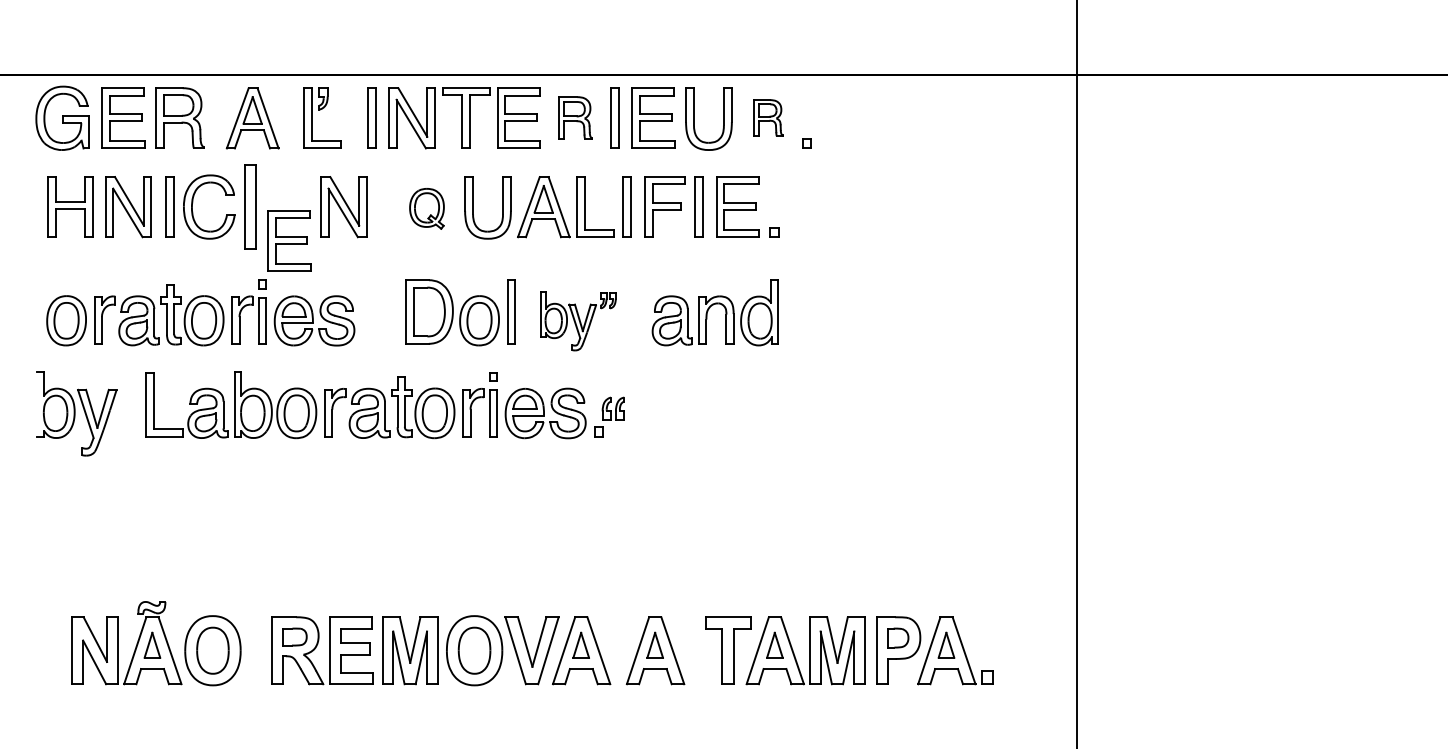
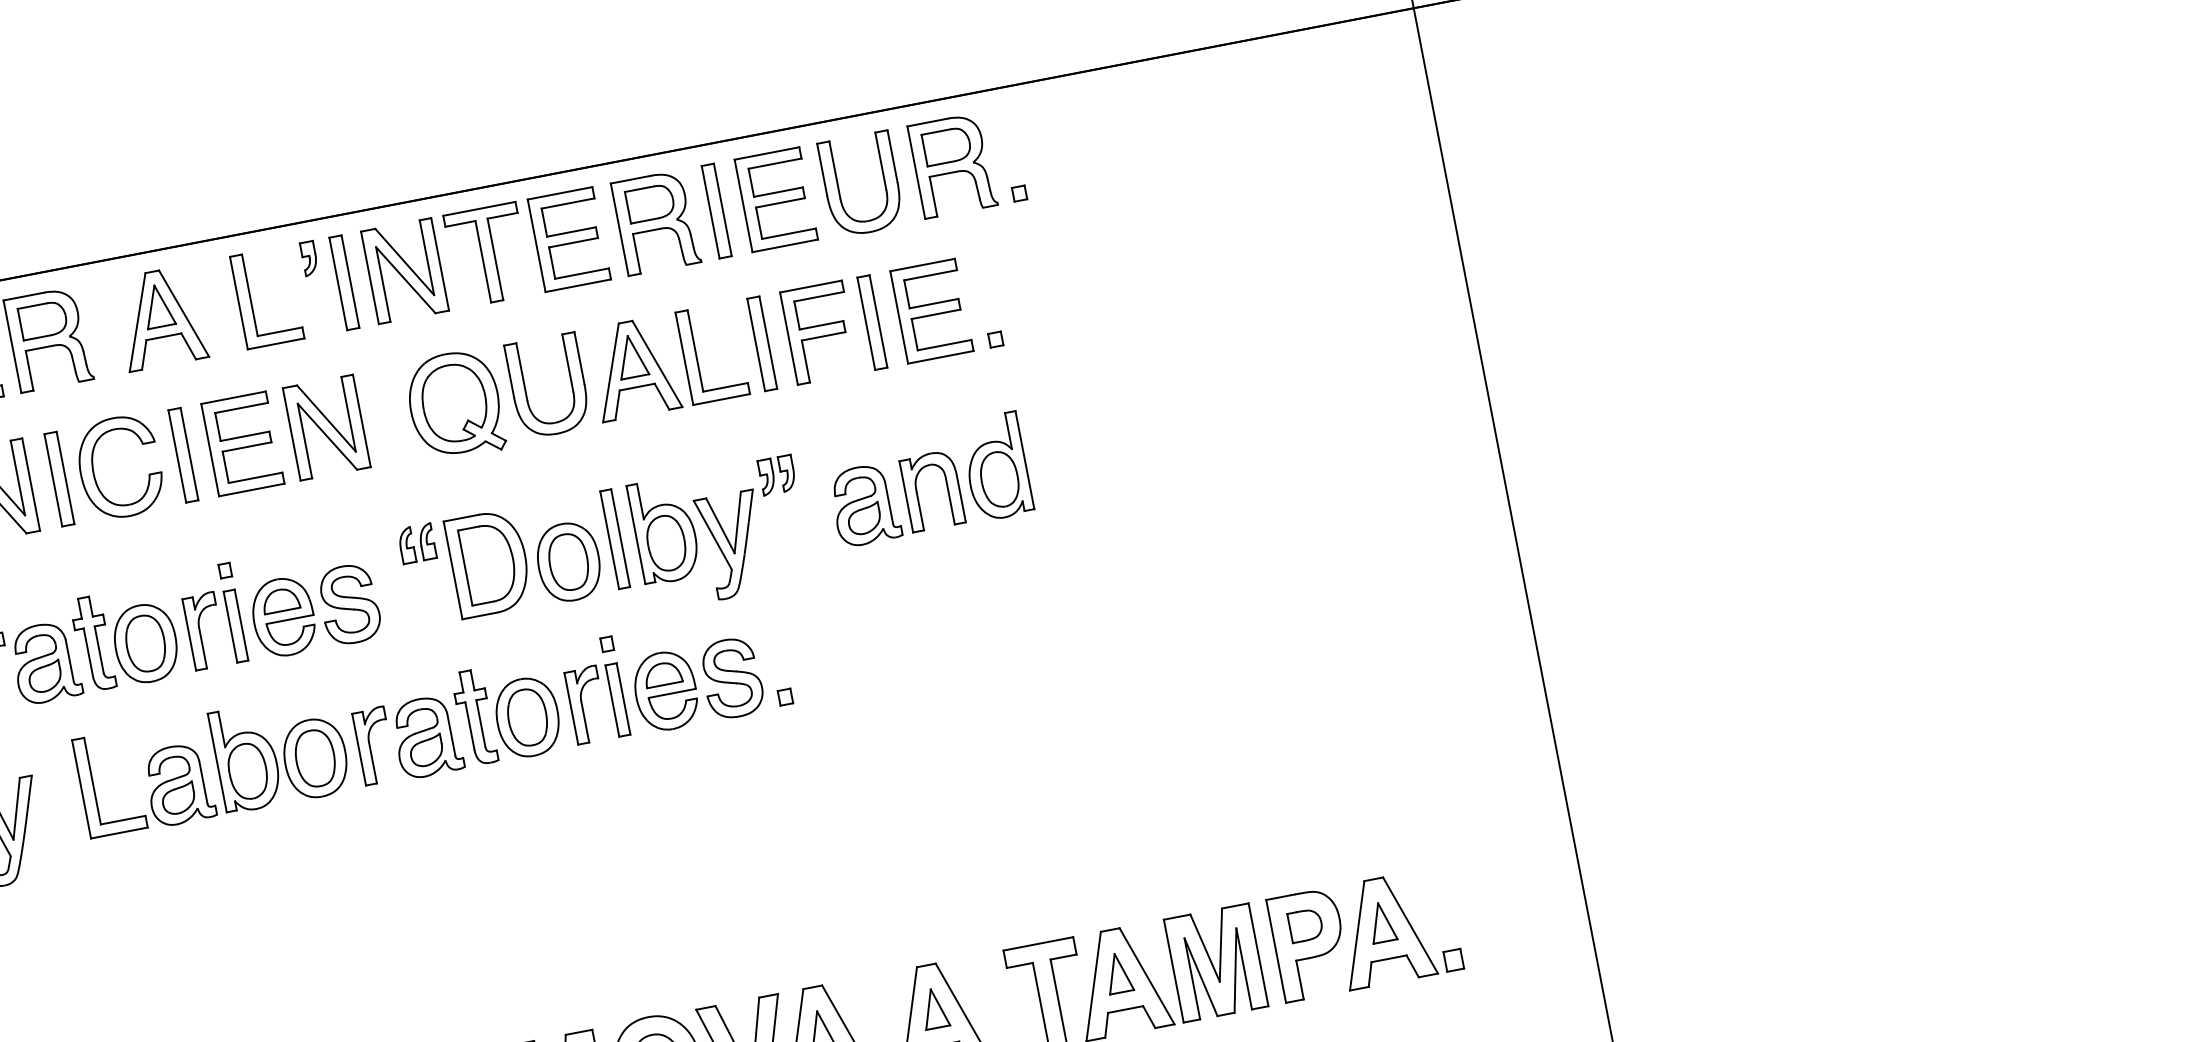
part: (323, 98) -> (309, 257), moved
part: (575, 117) -> (656, 221), size x1.43
part: (768, 117) -> (952, 164), size x1.67
part: (250, 206) -> (183, 454), size x0.71
part: (426, 208) -> (454, 405), size x1.67
part: (289, 240) -> (243, 442), moved
part: (578, 321) -> (720, 533), size x1.43
part: (612, 408) -> (415, 543), moved

